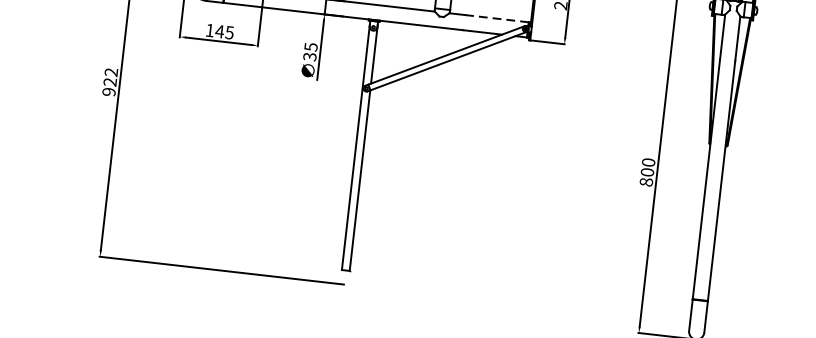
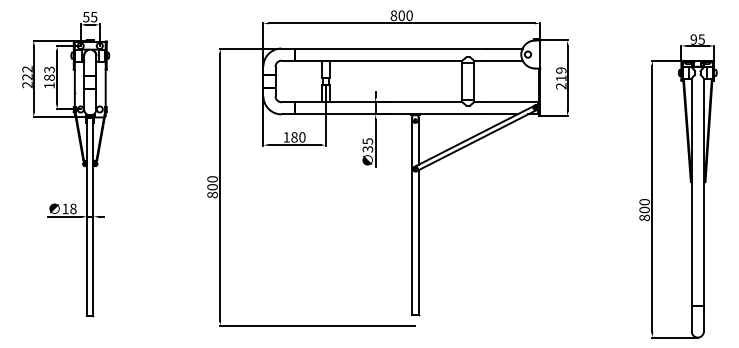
line: (496, 18) -> (511, 102), dashed -> solid
text: (224, 32) -> (298, 137), 145 -> 180
text: (110, 82) -> (212, 187), 922 -> 800

